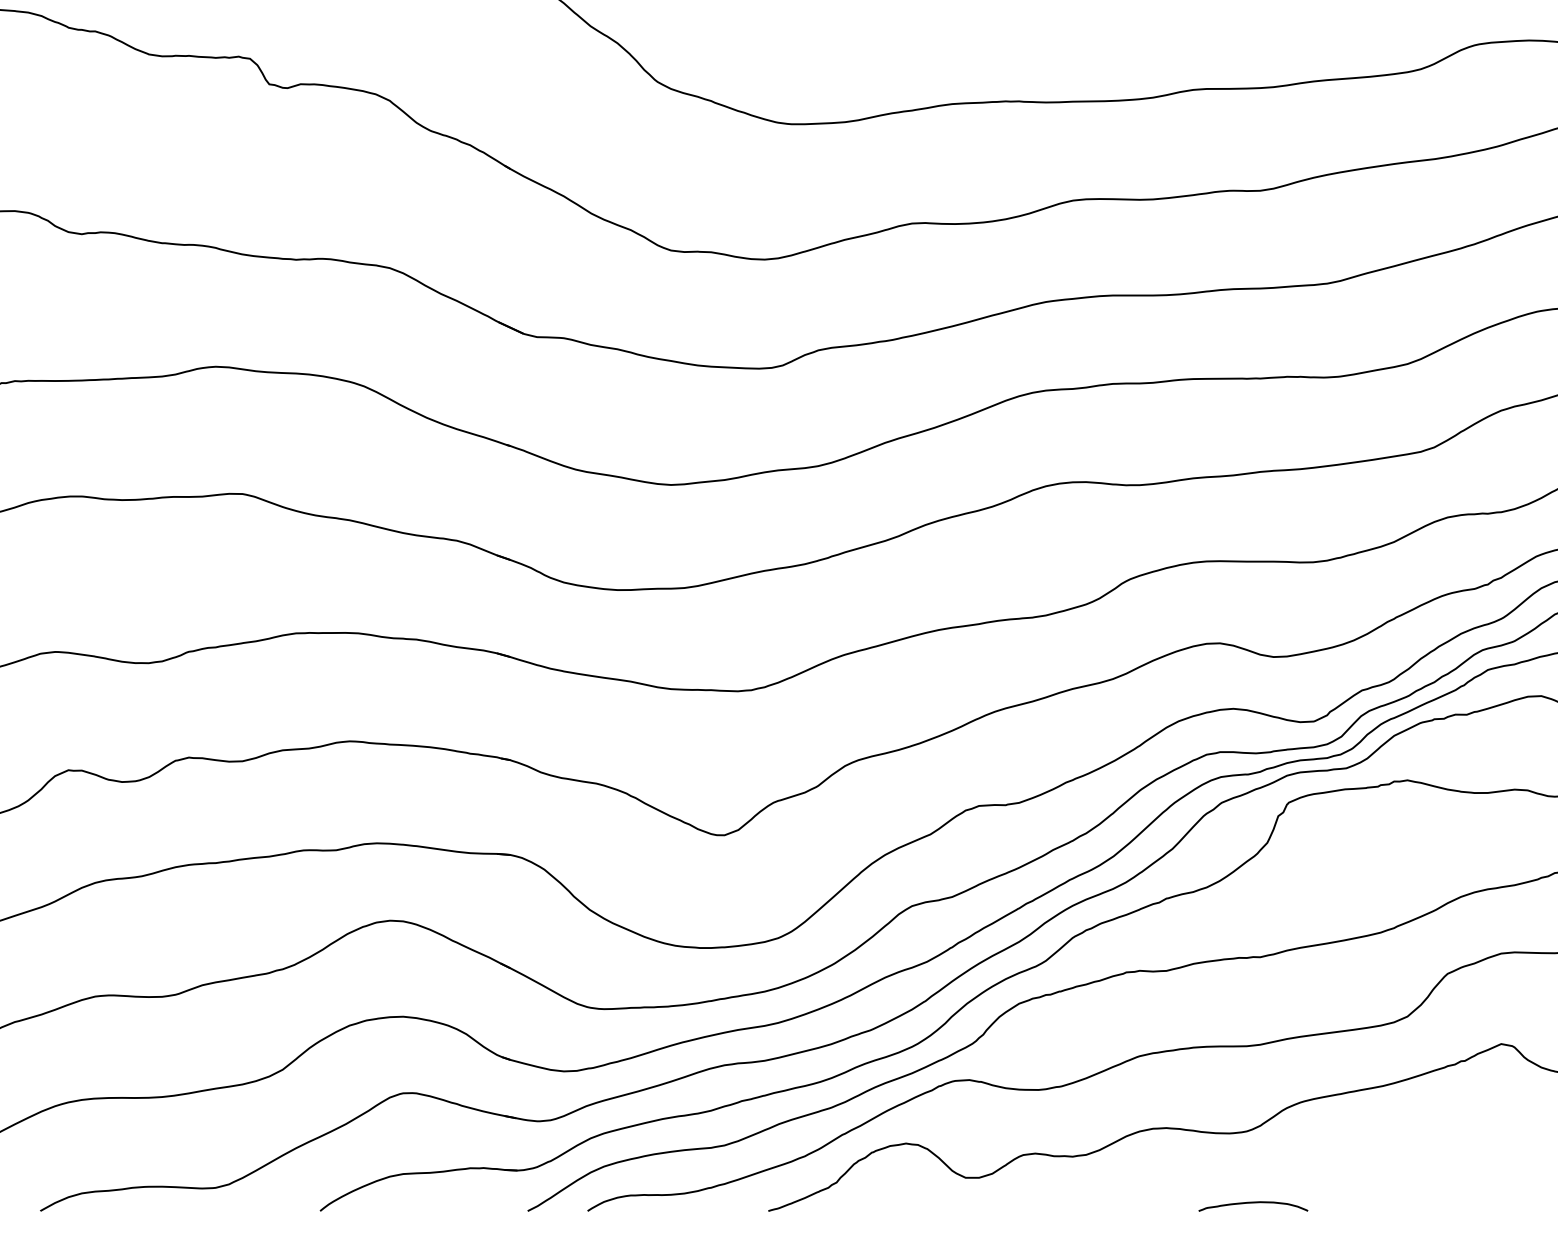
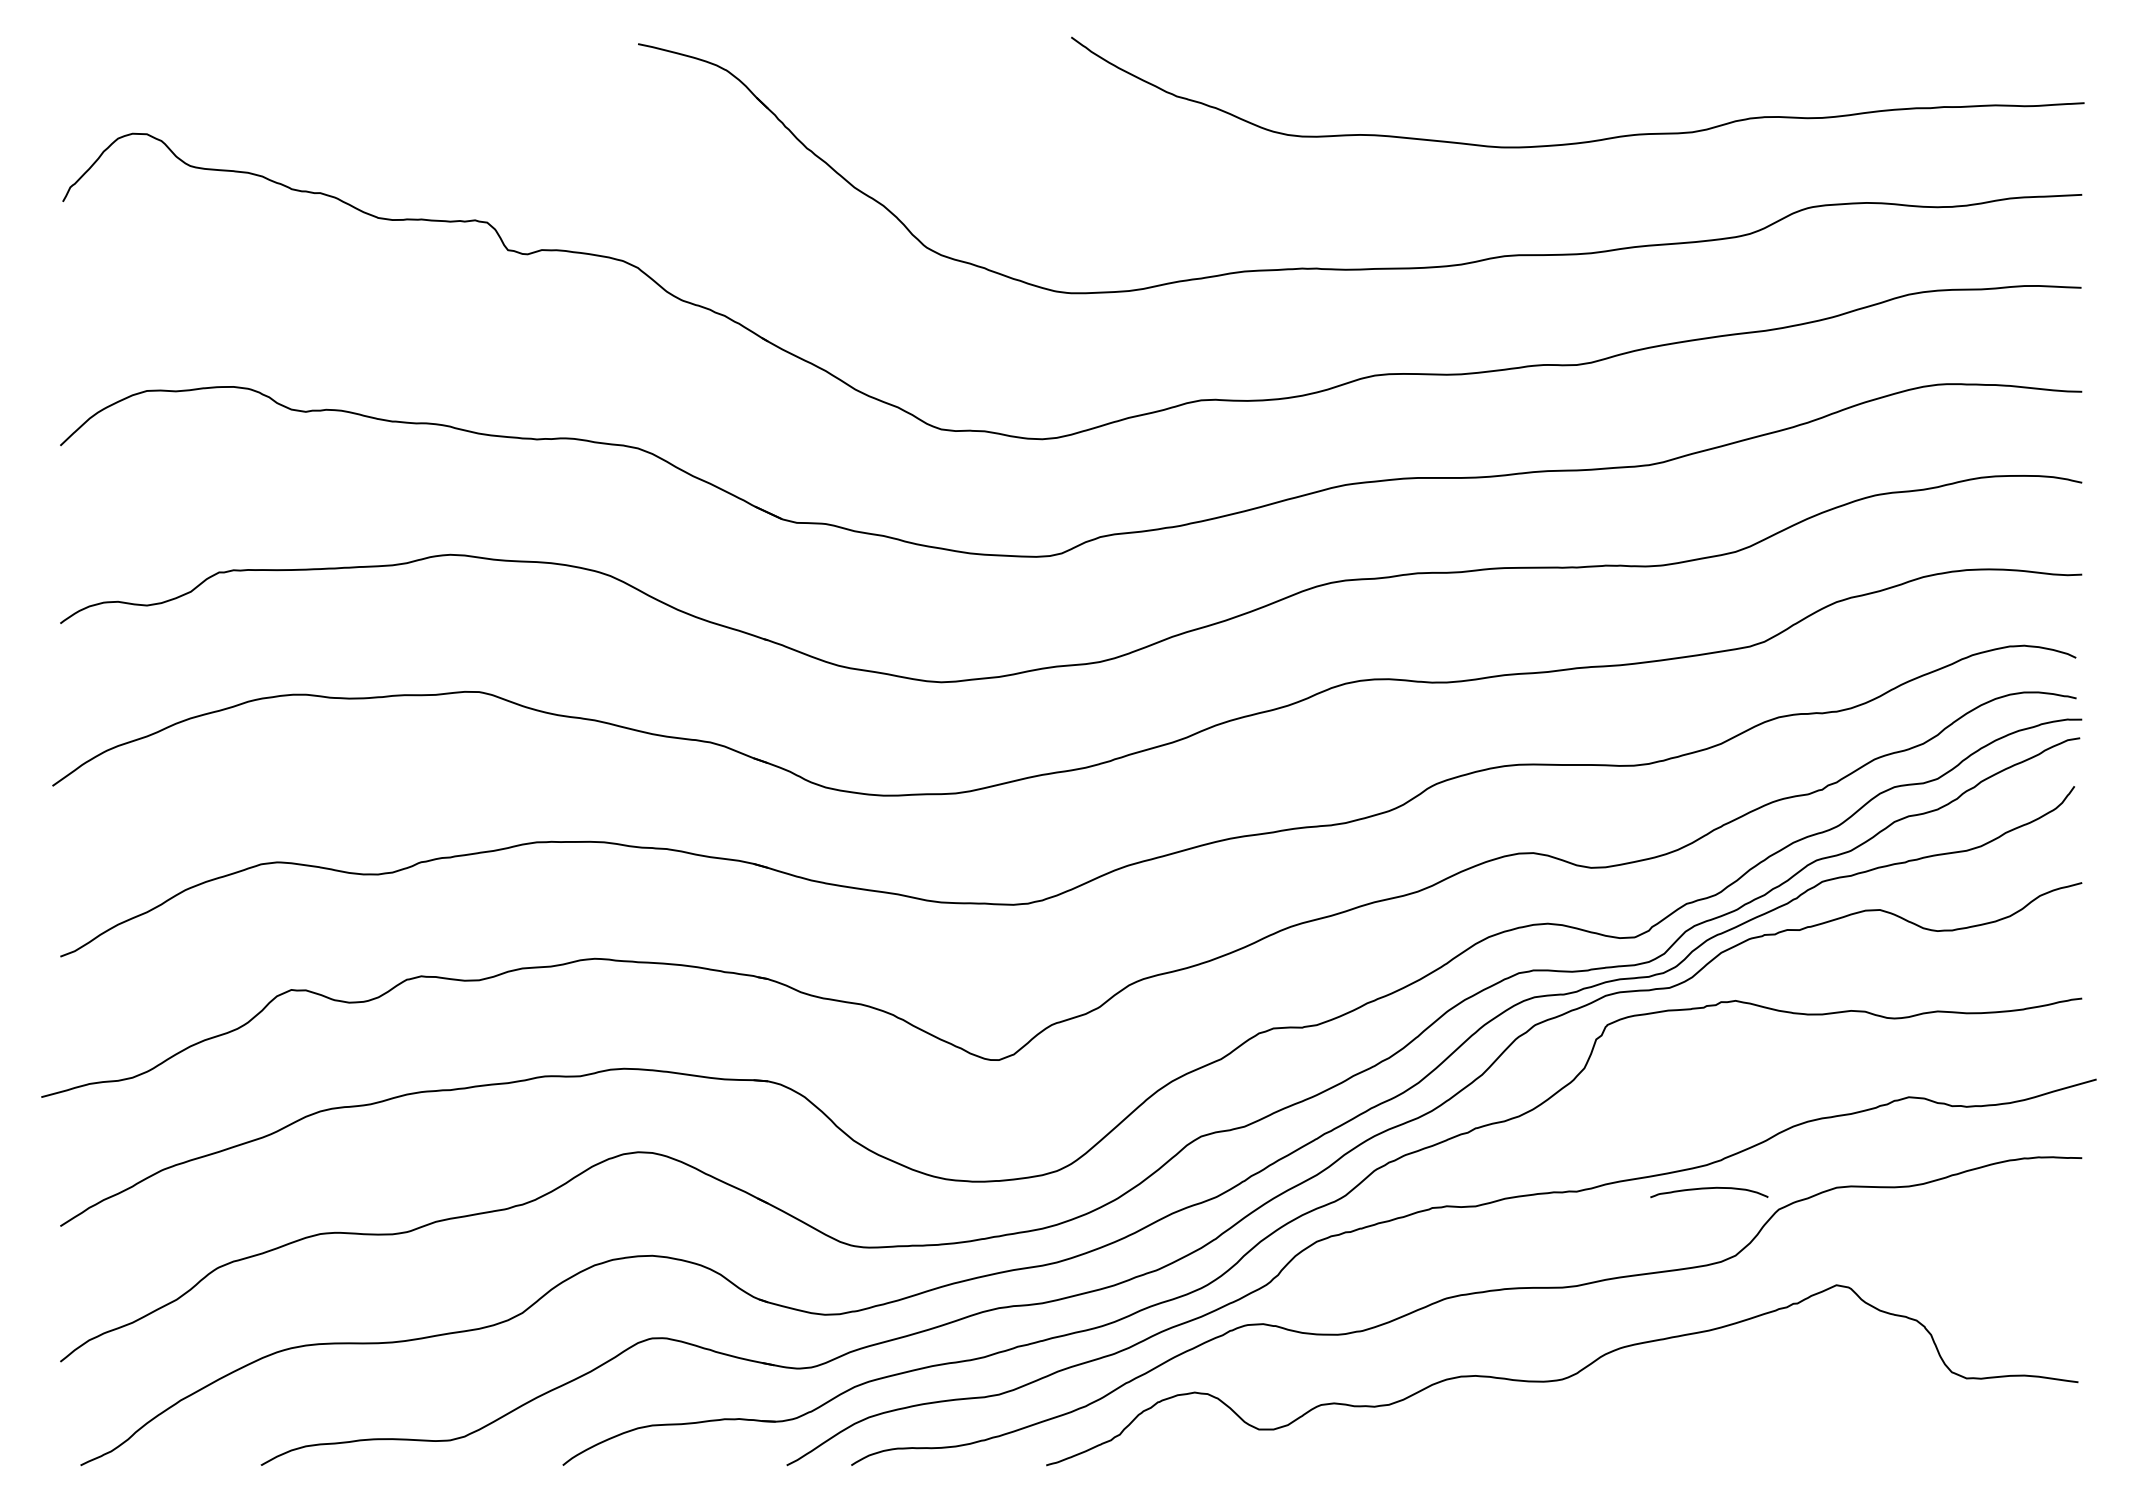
curve: (1253, 1203) -> (1709, 1189), moved

